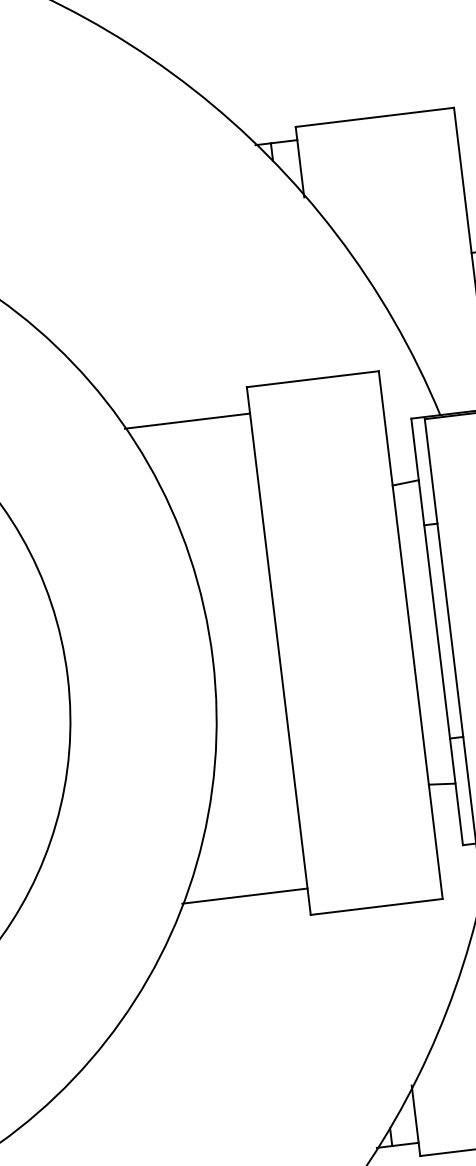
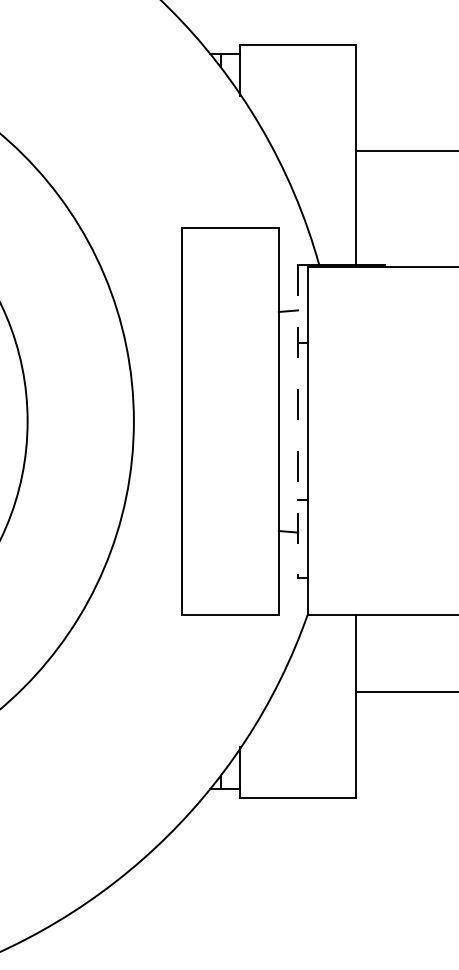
line: (187, 420) -> (136, 247), removed
line: (437, 633) -> (298, 422), solid -> dashed
line: (245, 896) -> (136, 595), removed

